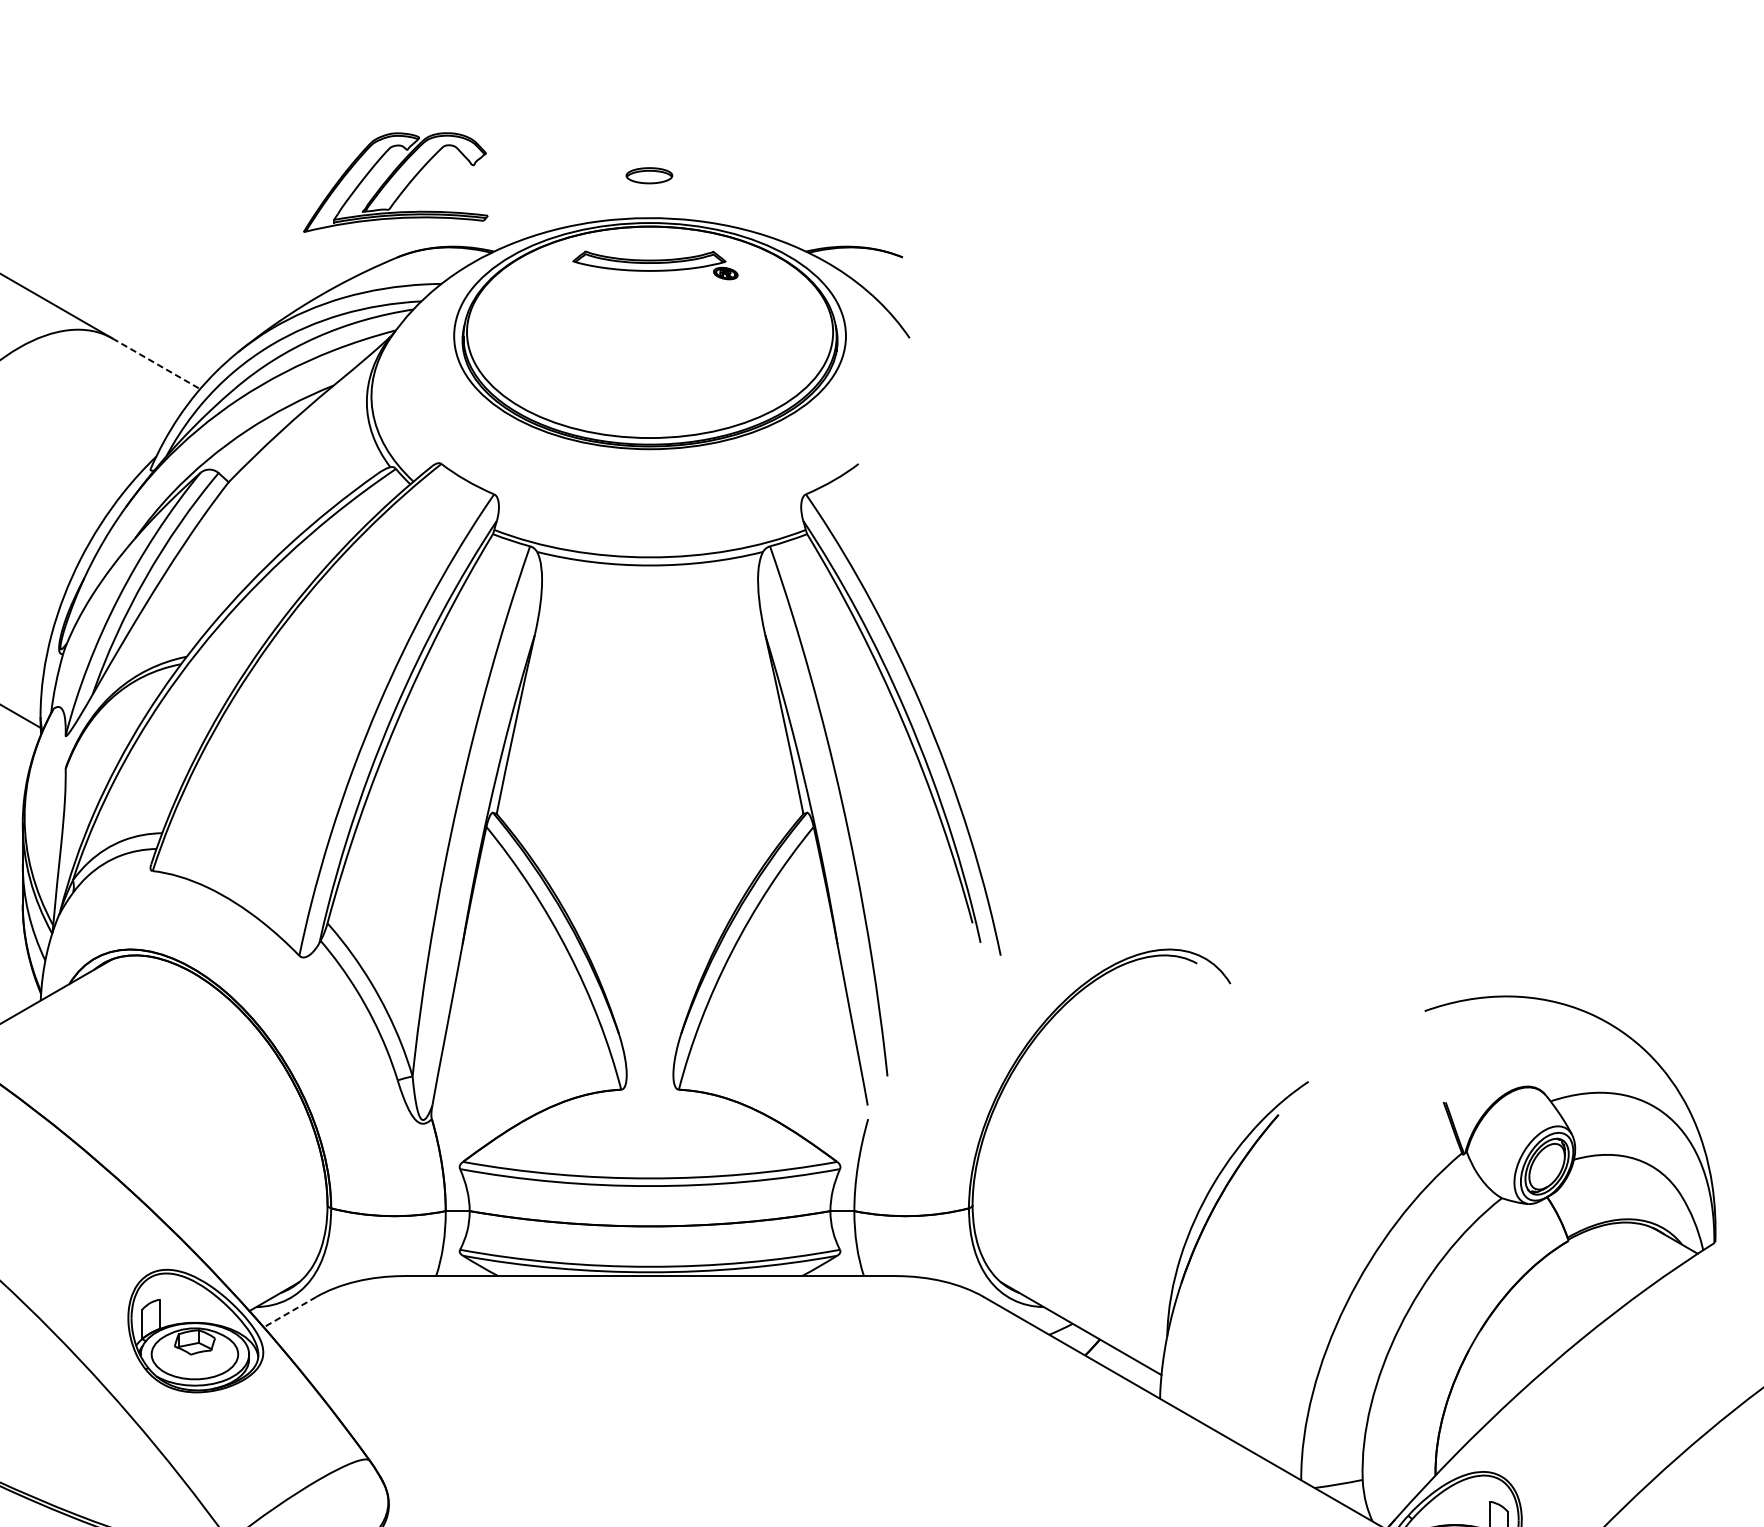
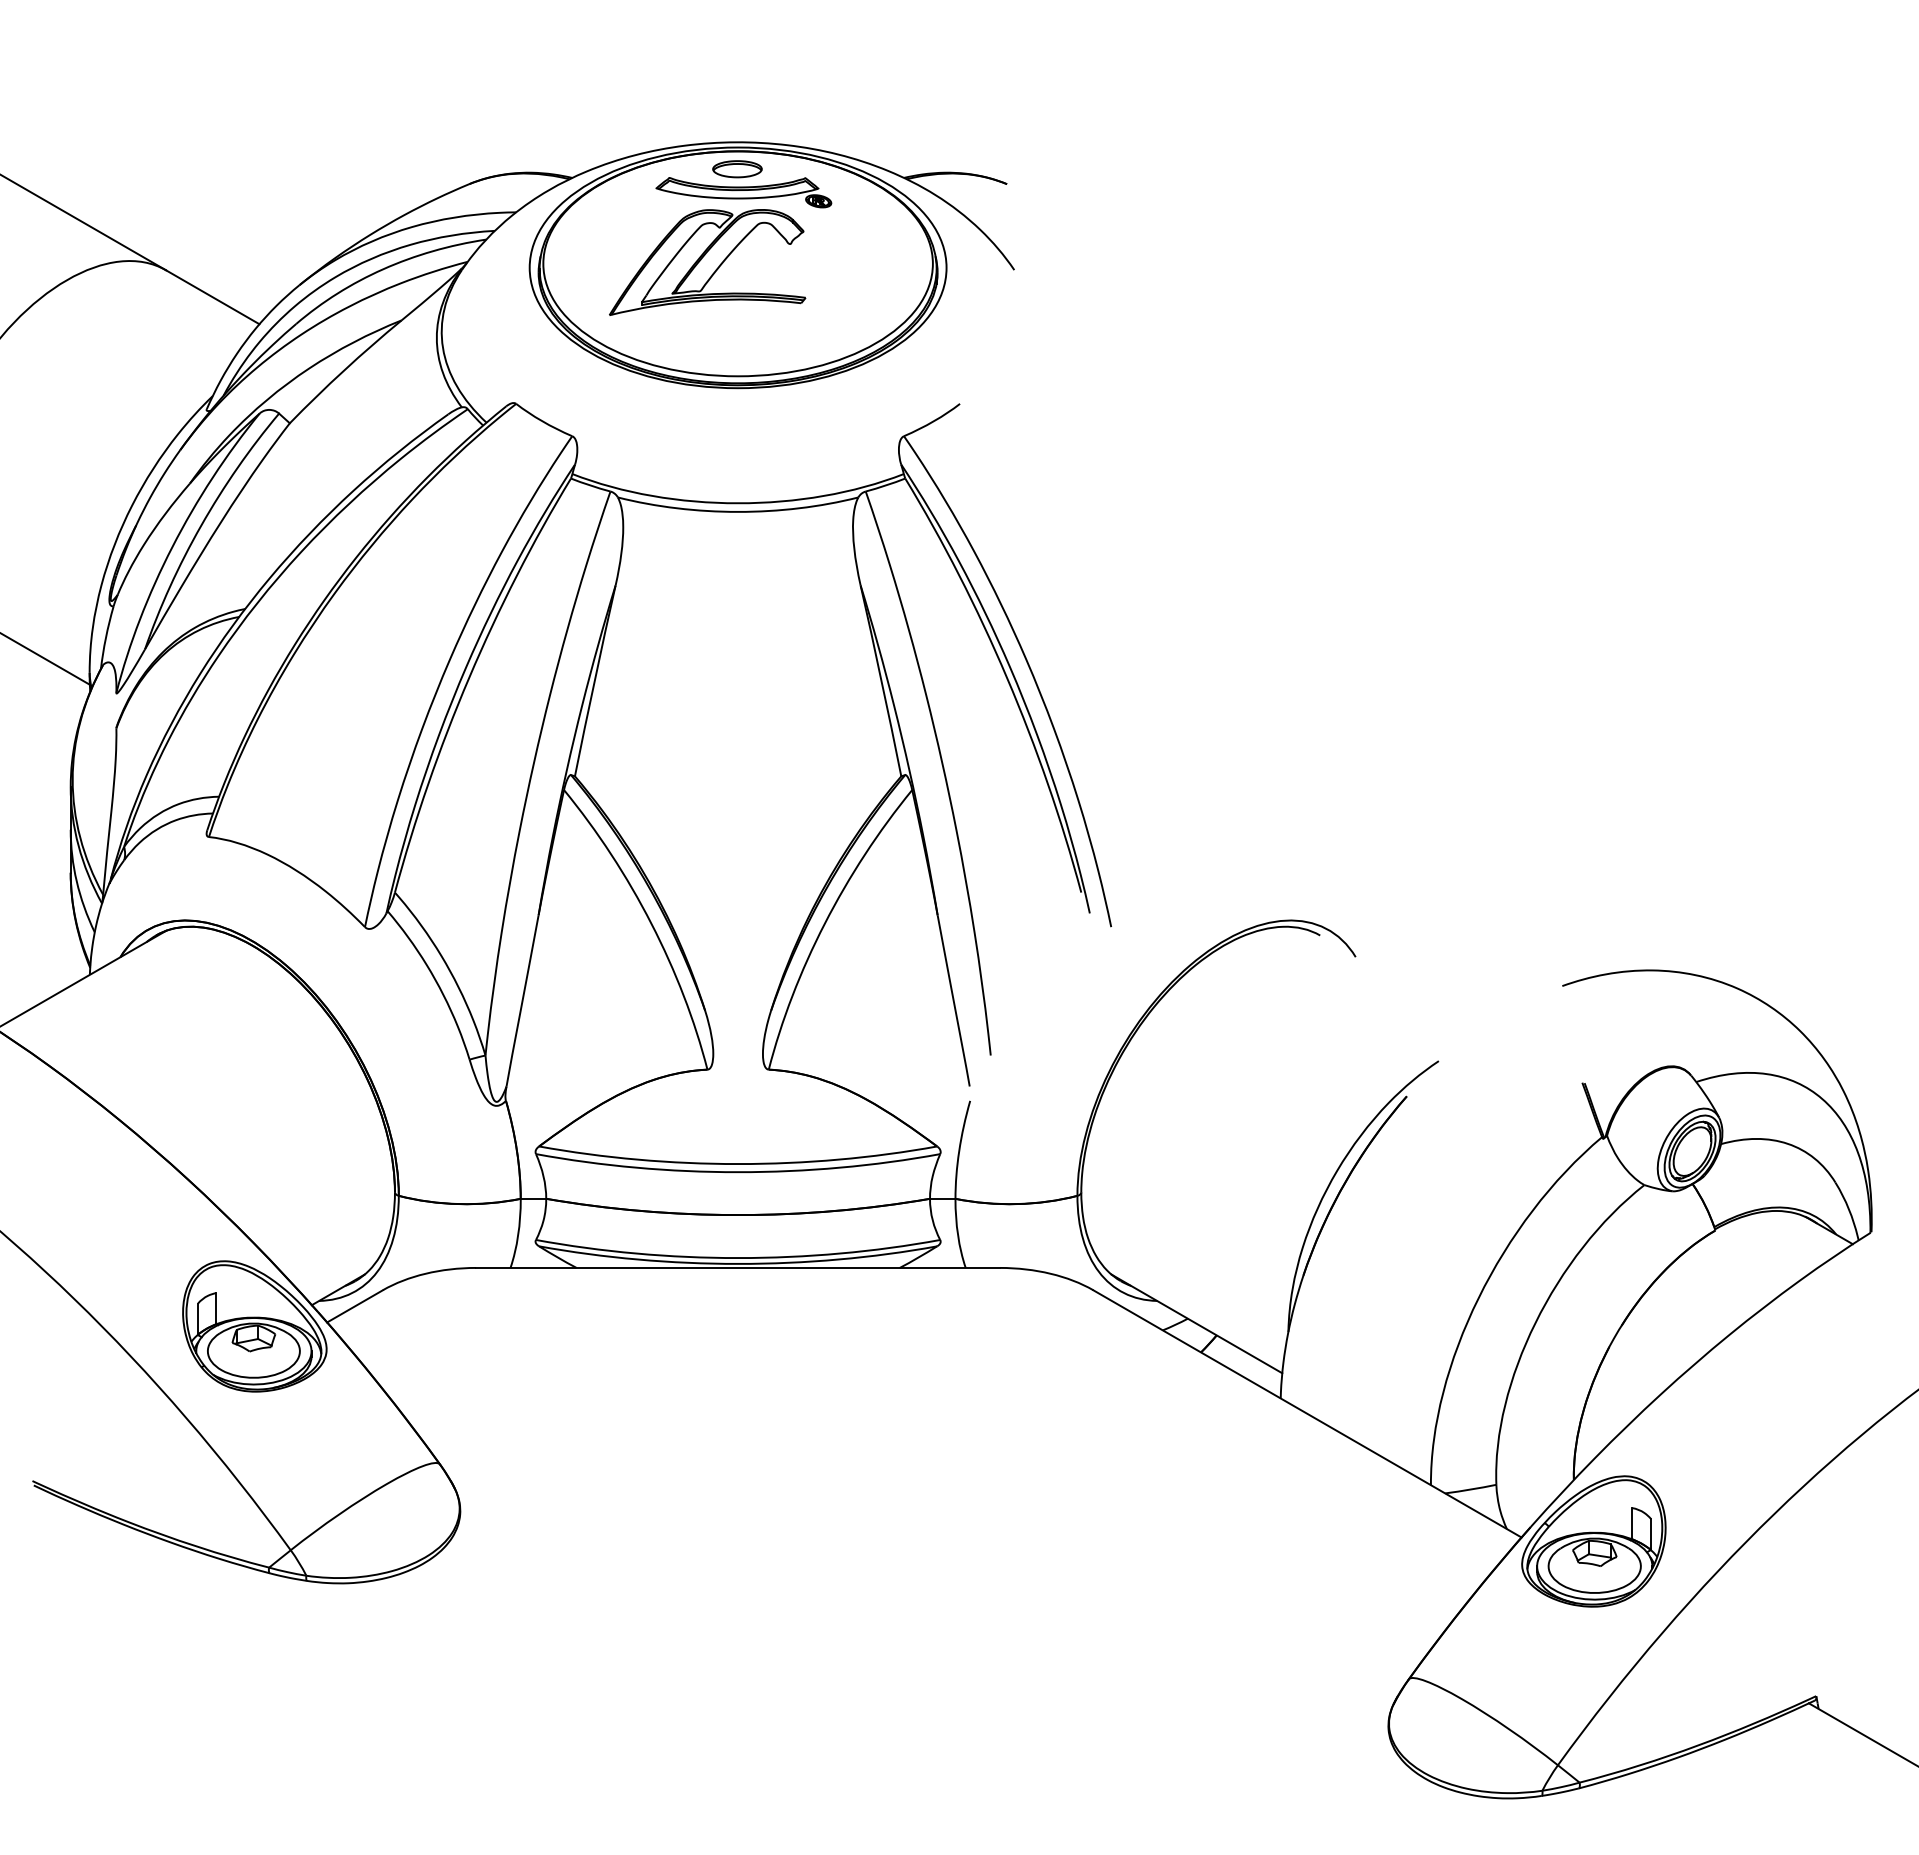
part: (649, 175) -> (737, 169), moved
part: (395, 182) -> (707, 262), moved
line: (156, 363) -> (212, 297), dashed -> solid
line: (289, 1312) -> (354, 1306), dashed -> solid

